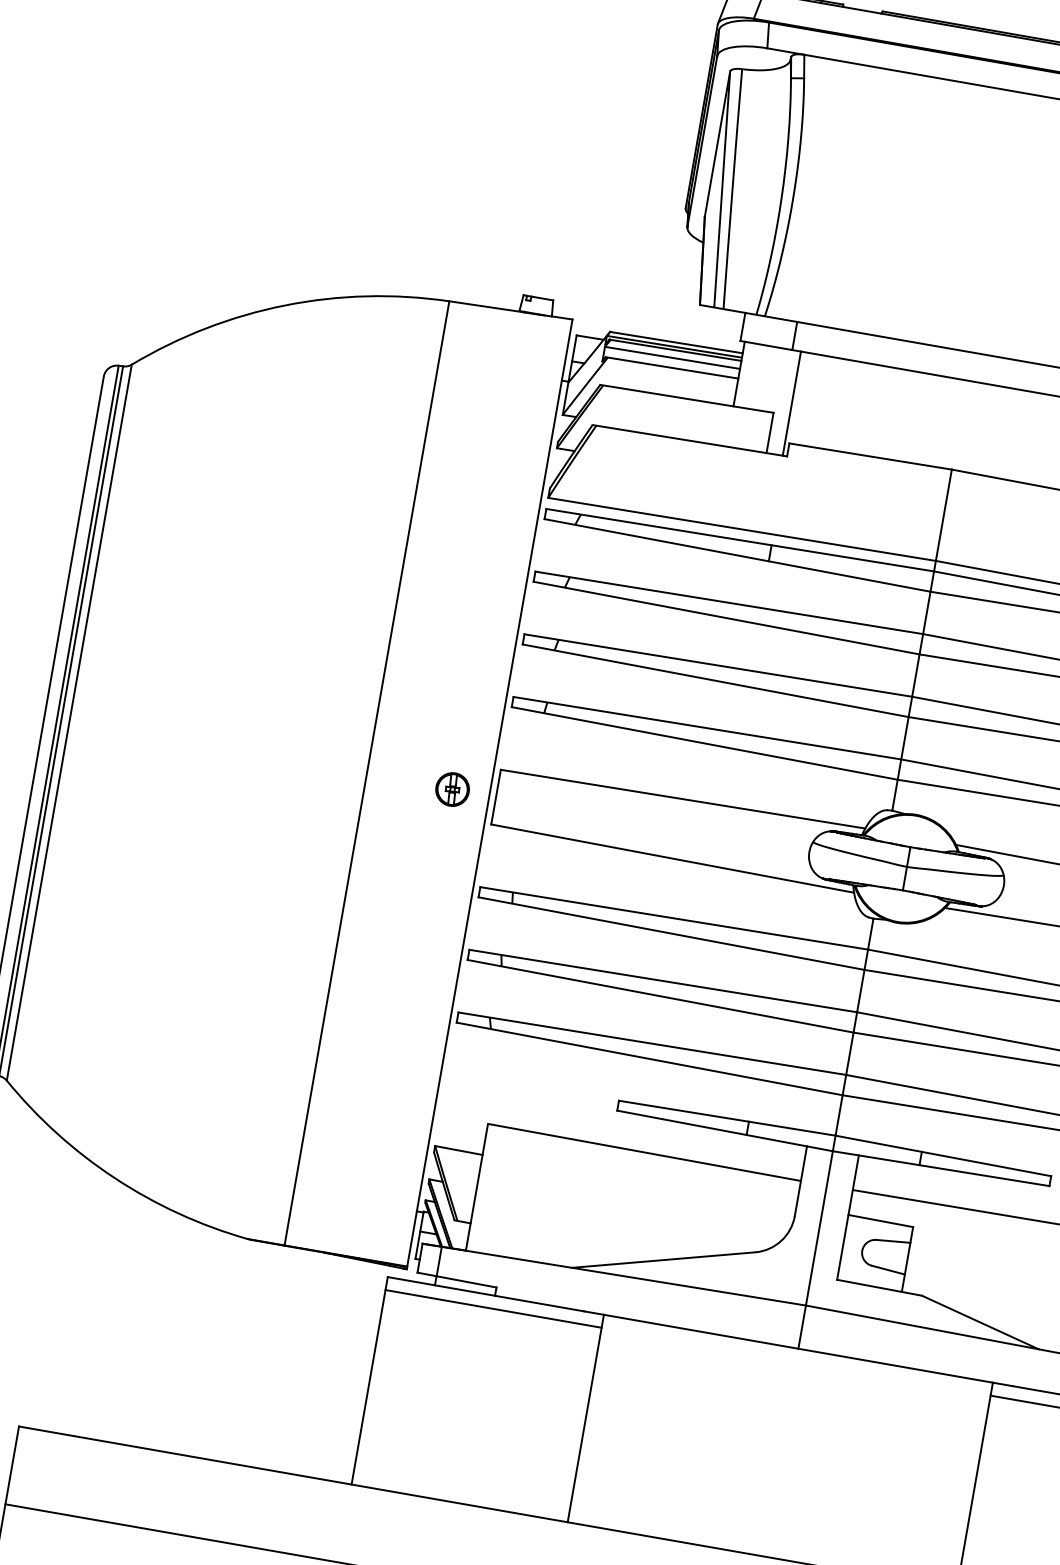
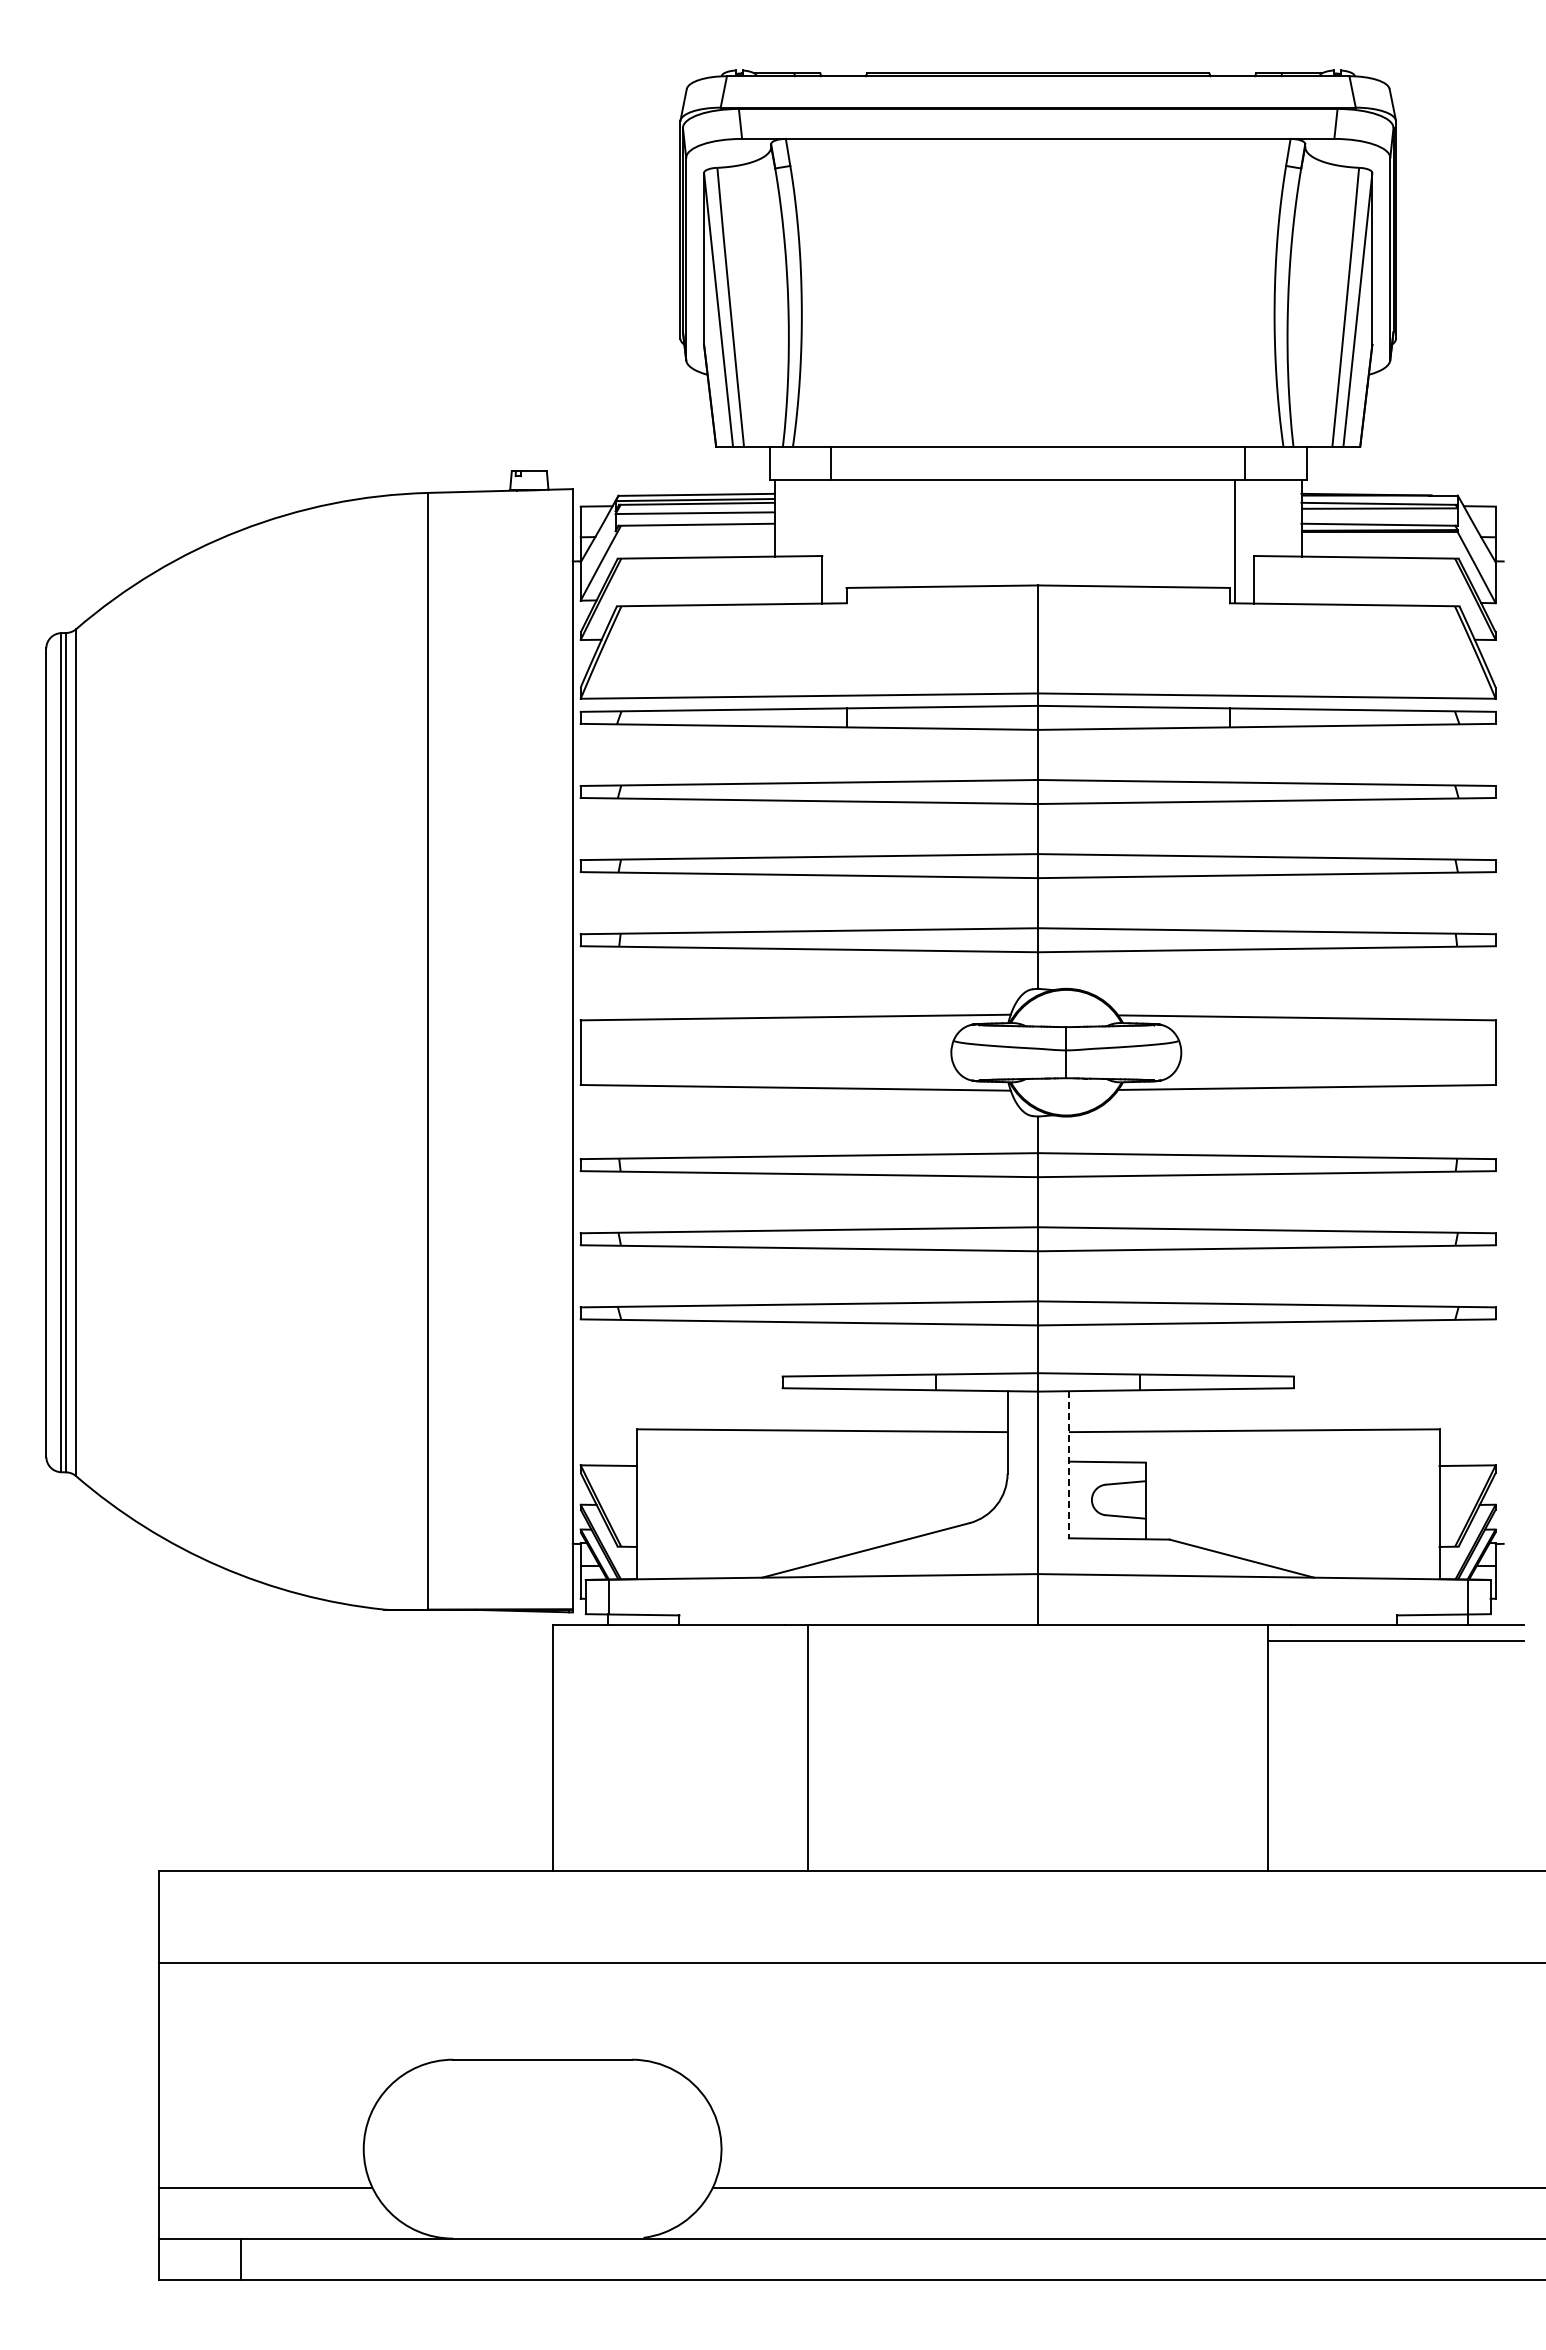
line: (791, 403) -> (841, 541), removed
part: (452, 789) -> (529, 1052), removed
line: (847, 1217) -> (1068, 1464), solid -> dashed
line: (493, 1308) -> (680, 1640), removed

